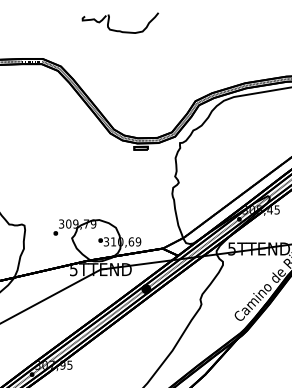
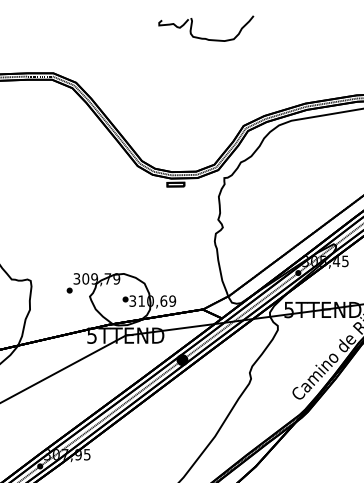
part: (120, 30) -> (206, 37), moved

